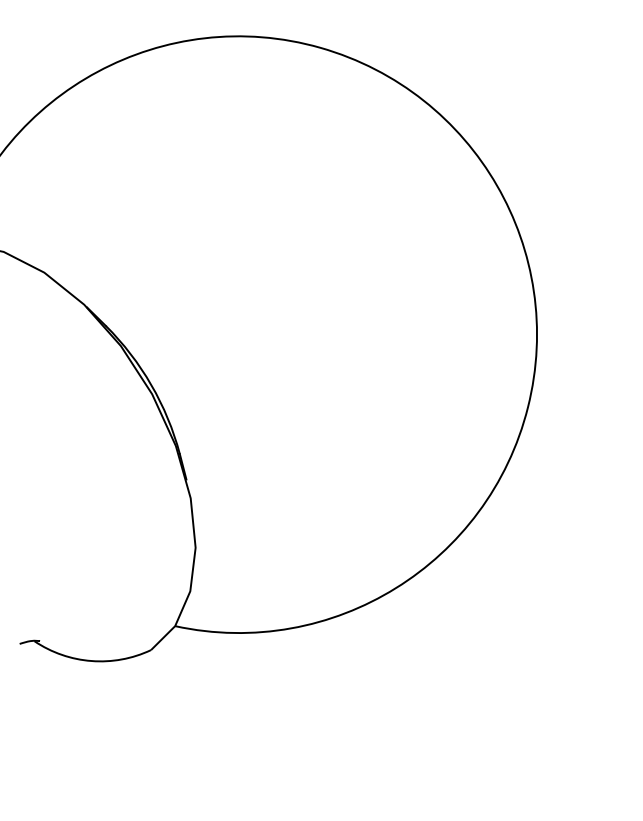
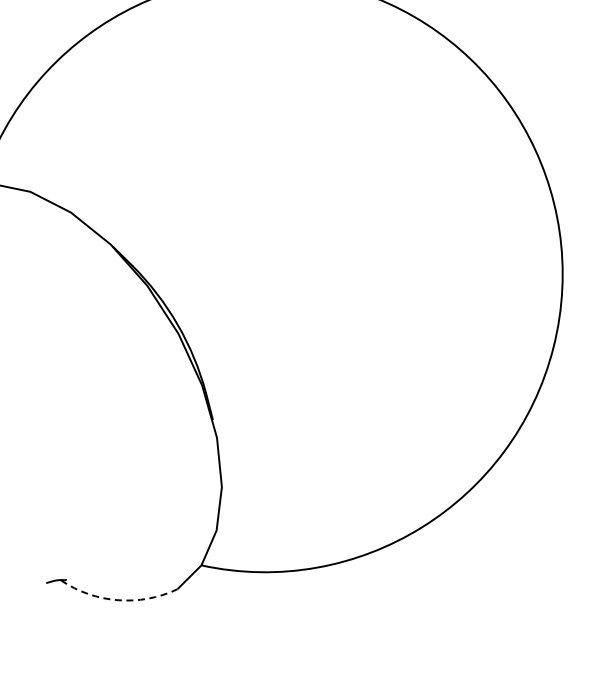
arc: (91, 661) -> (117, 600), solid -> dashed

